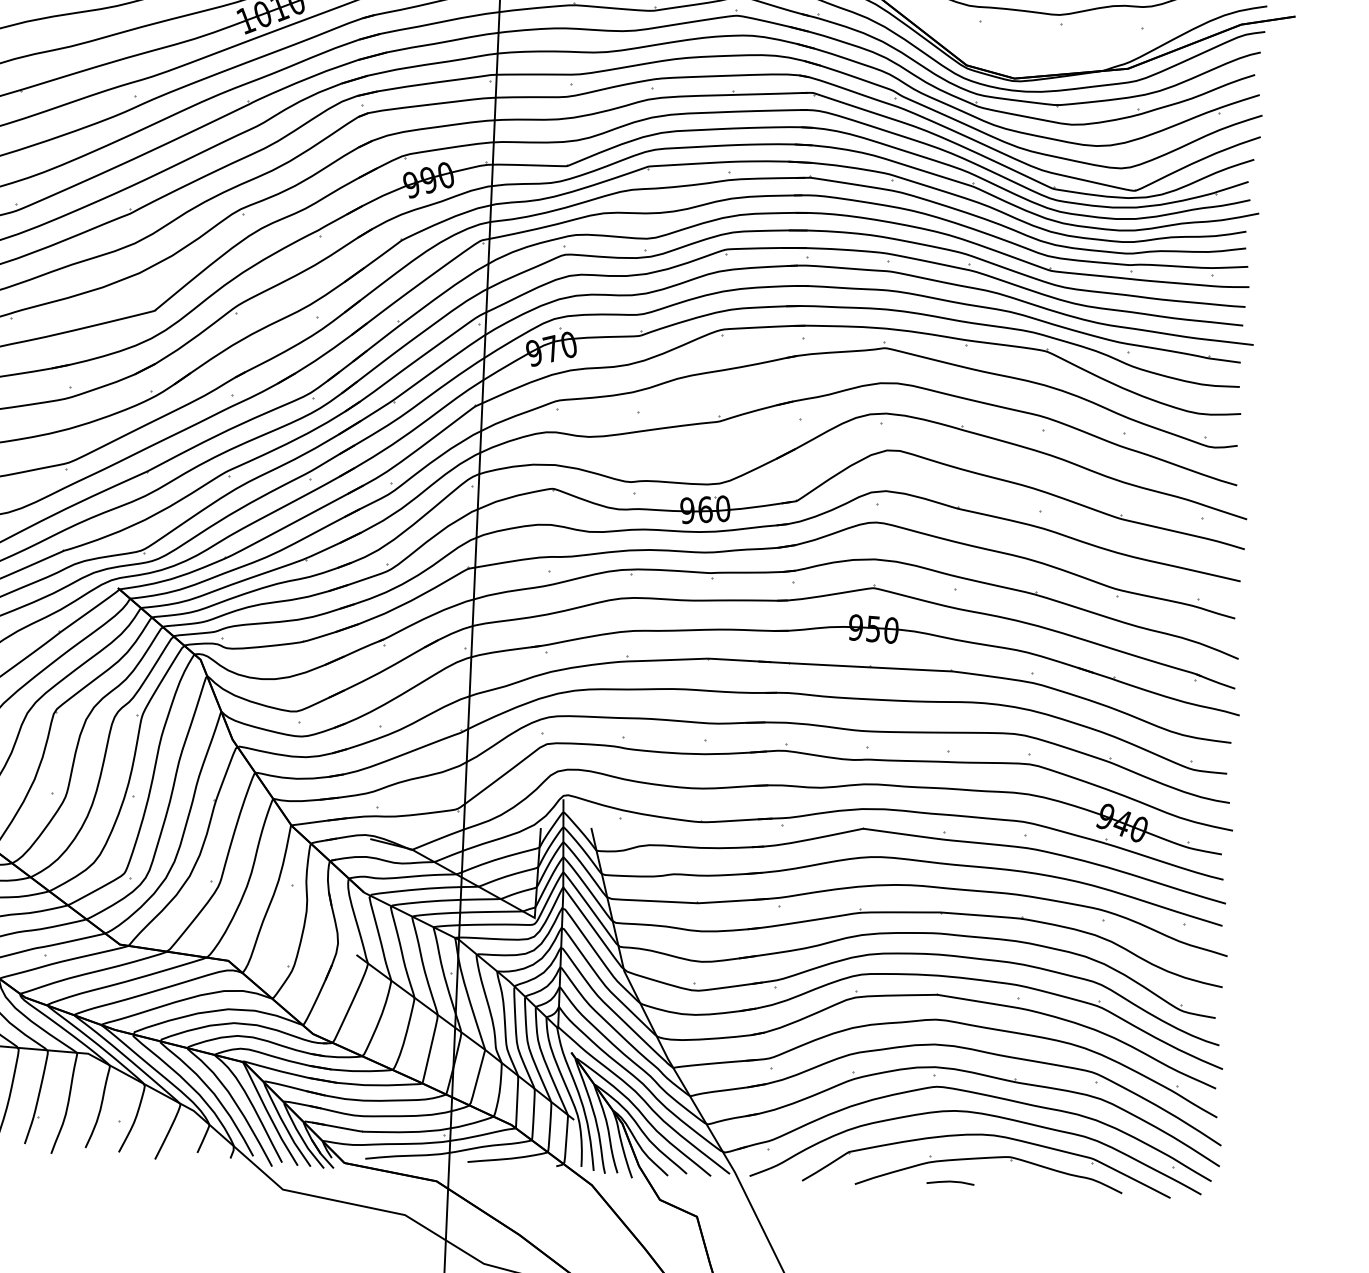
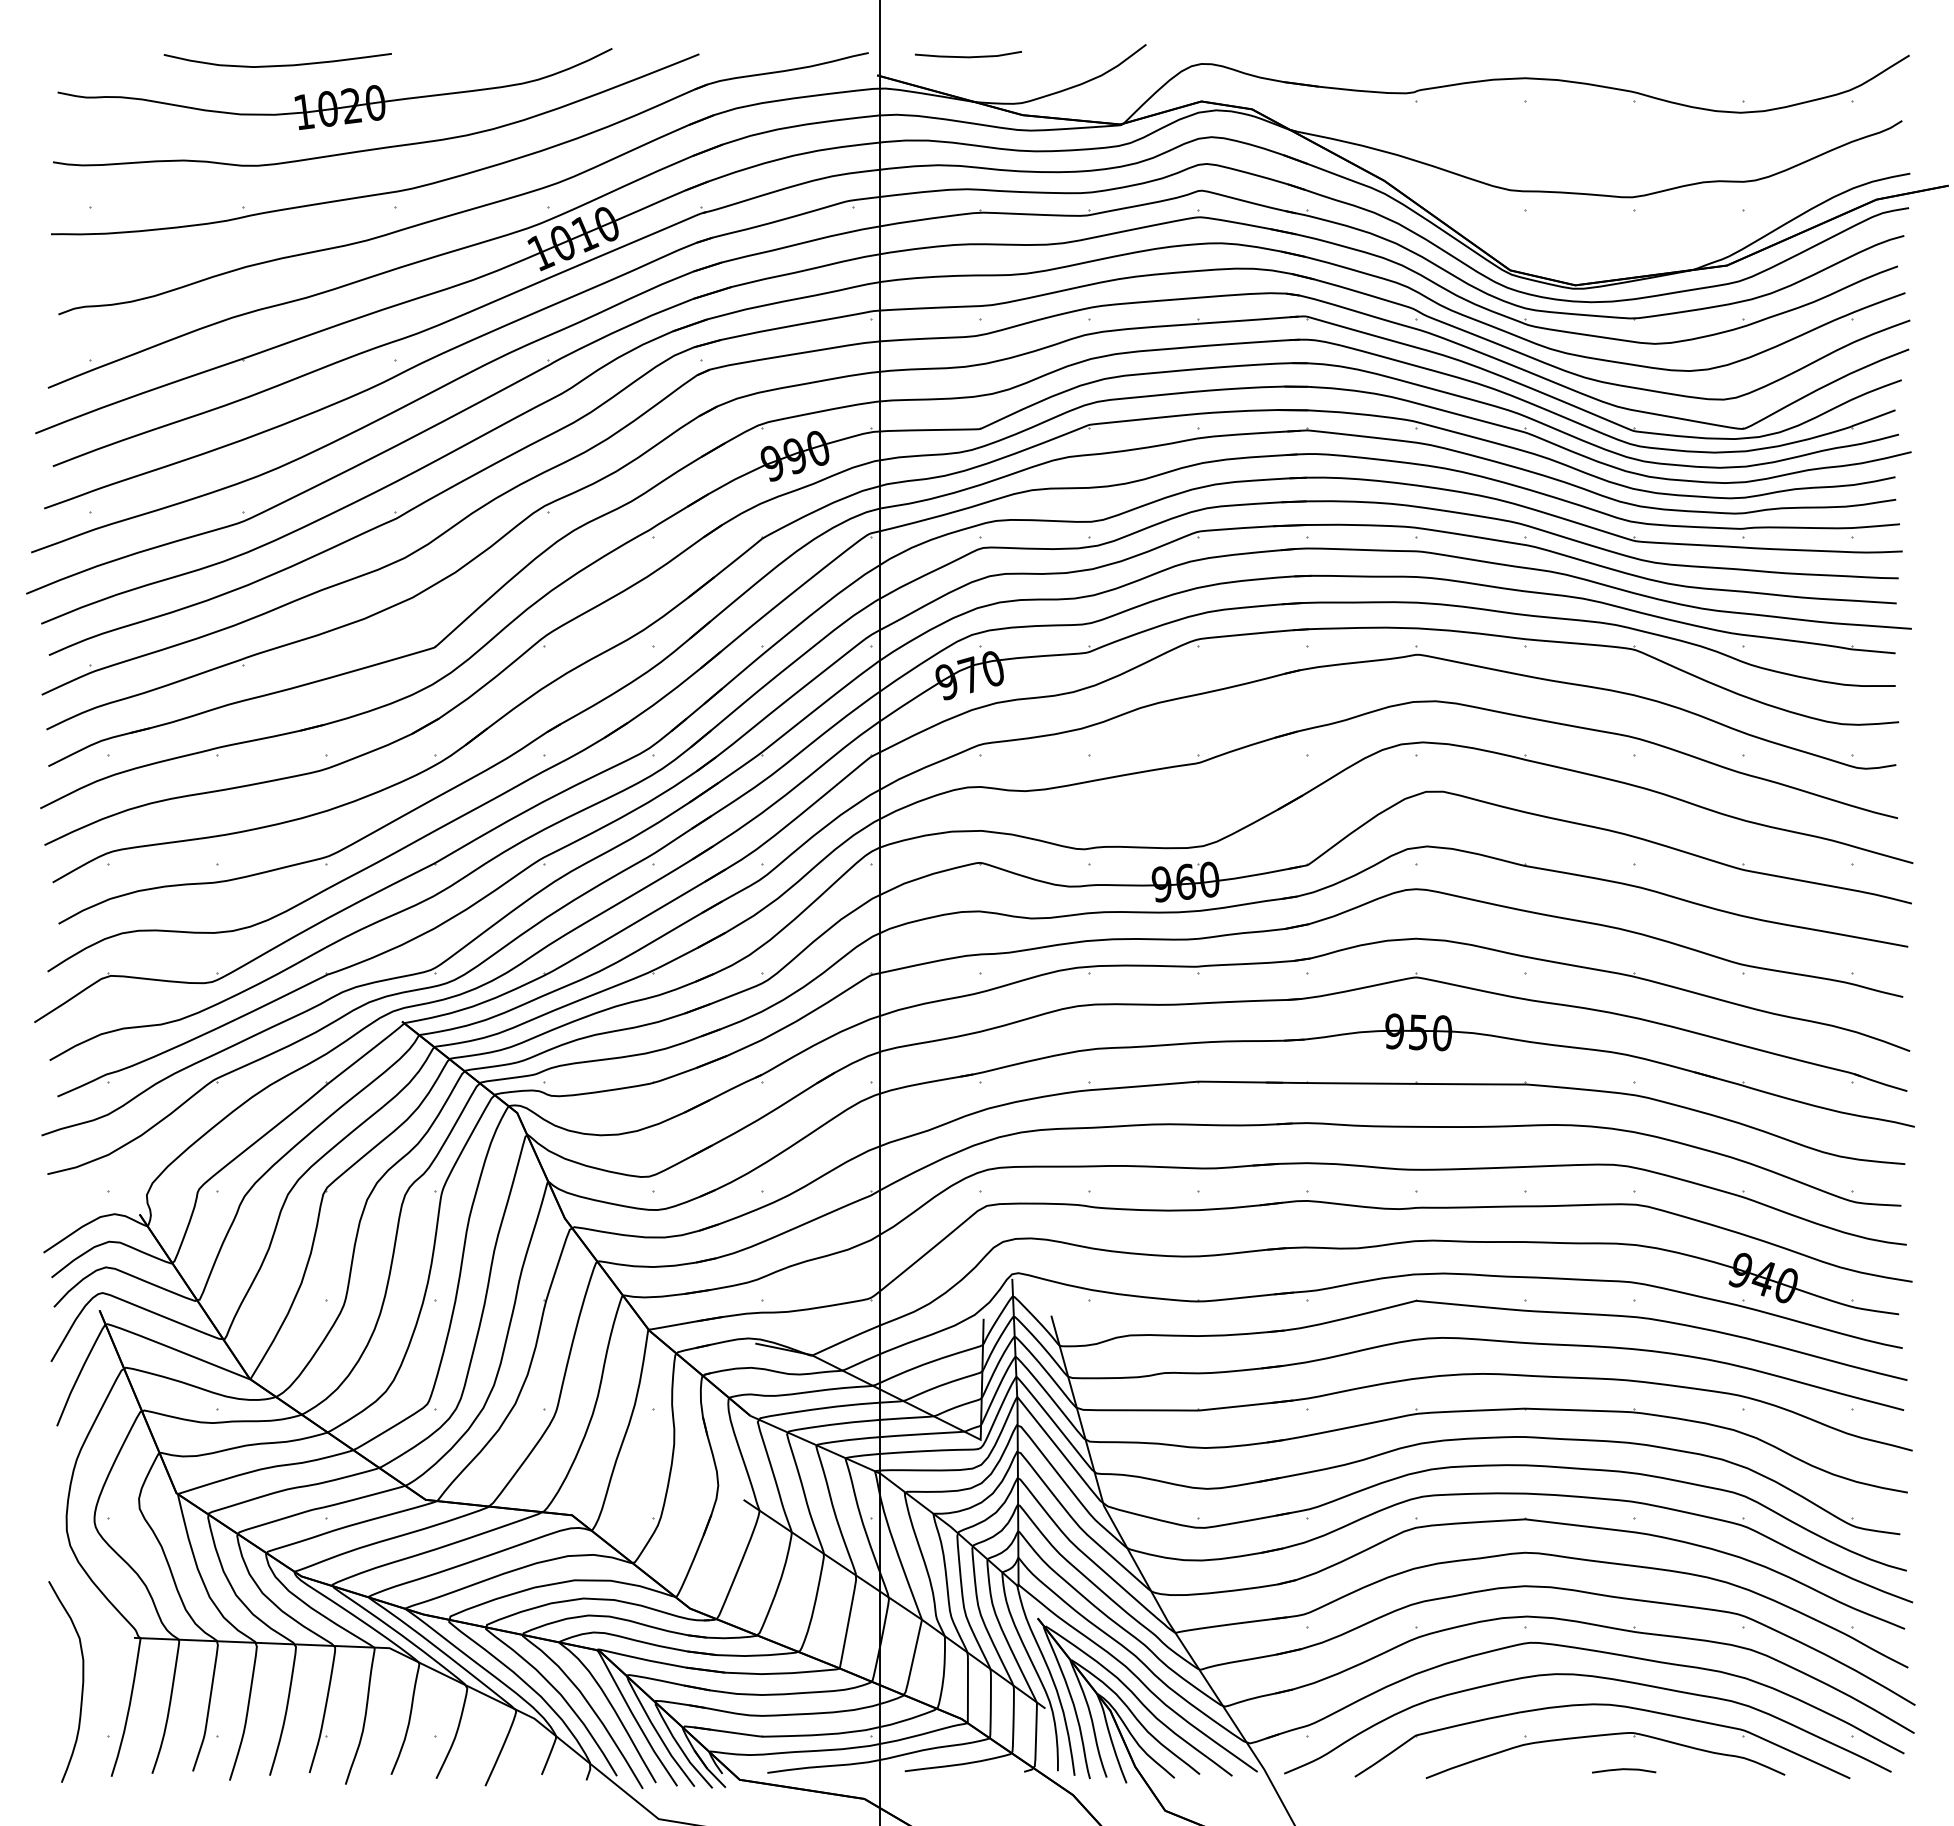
line: (950, 1182) -> (1624, 1770), moved

